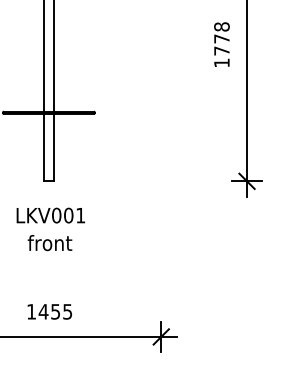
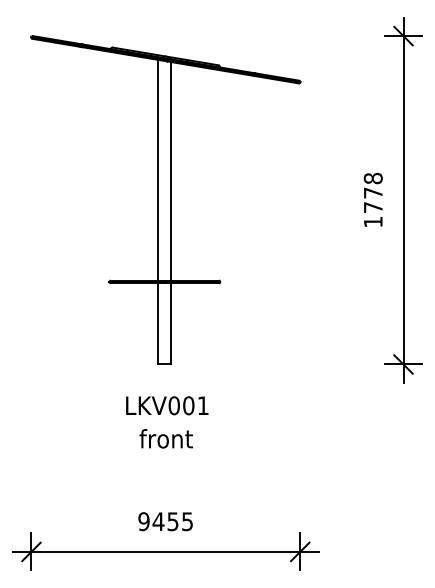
text: (31, 311) -> (143, 521), 1455 -> 9455

